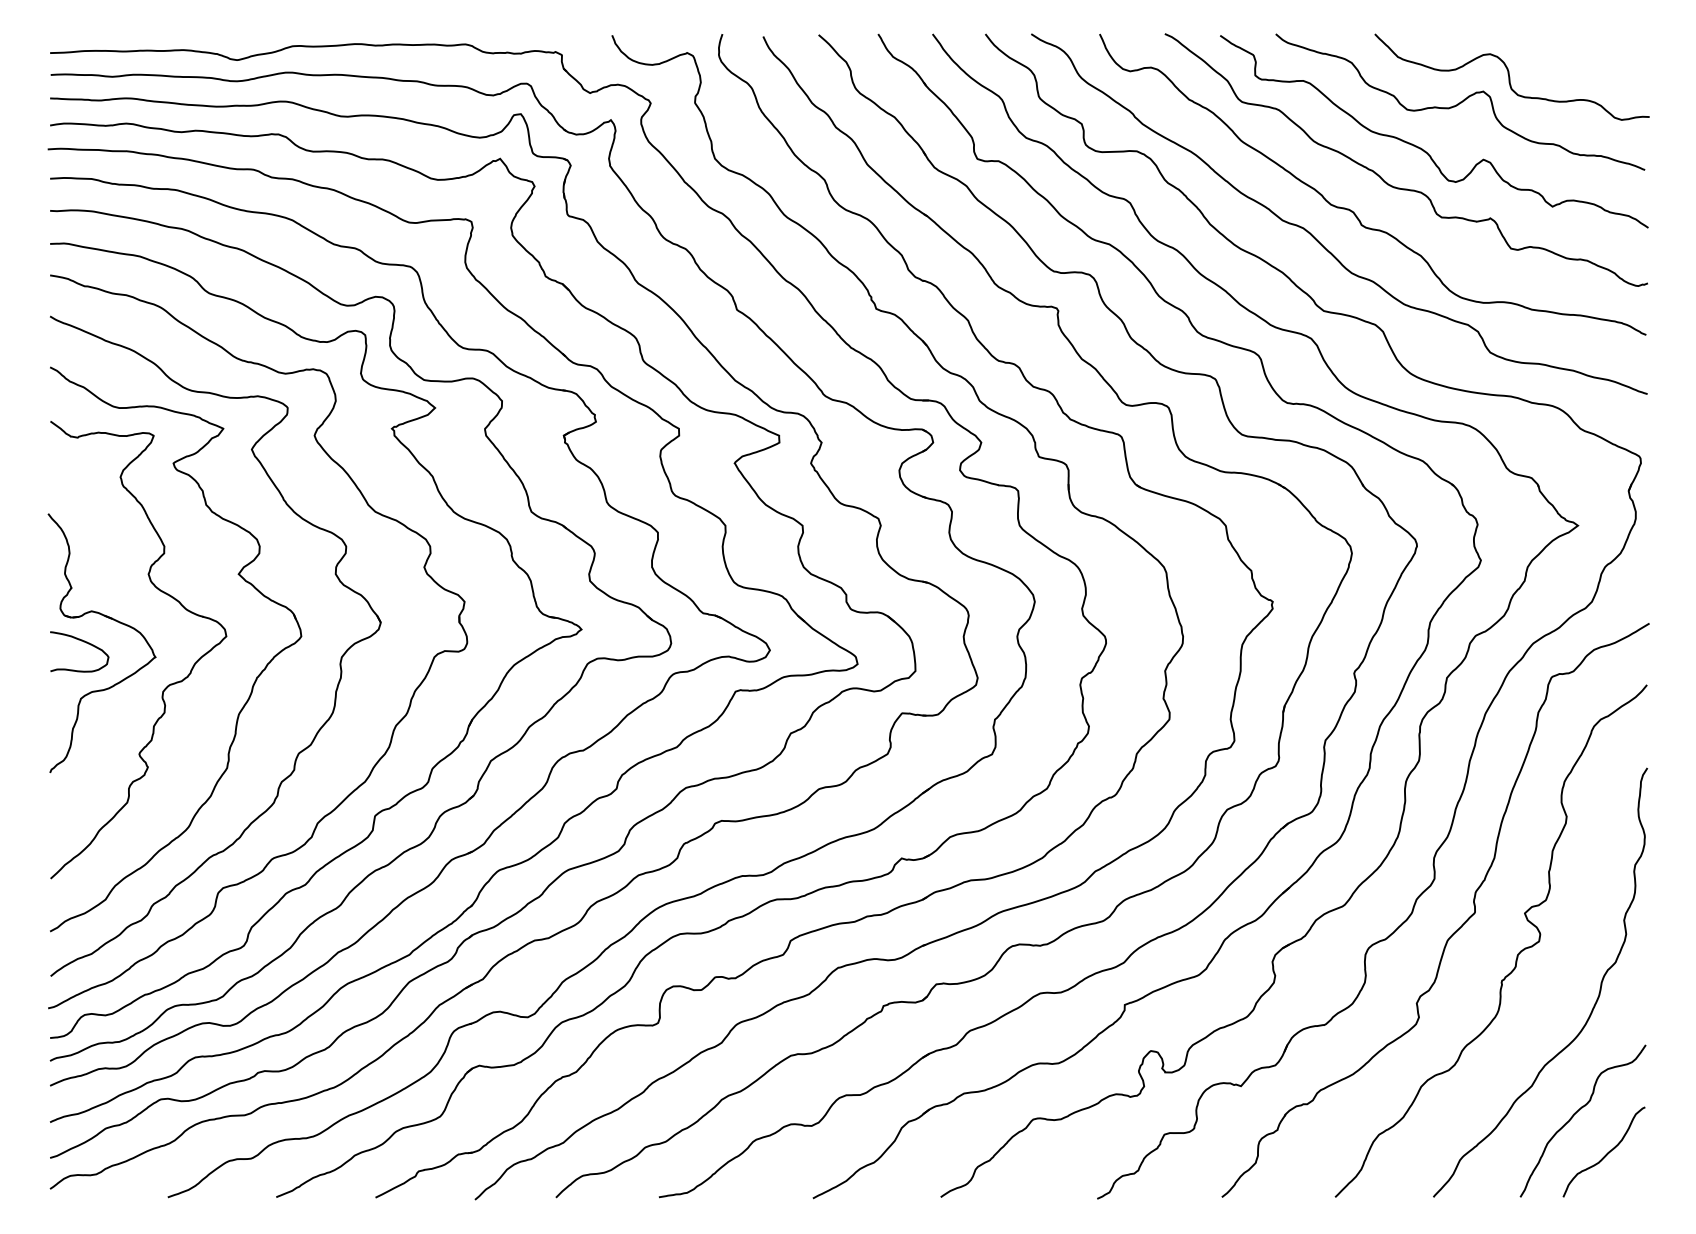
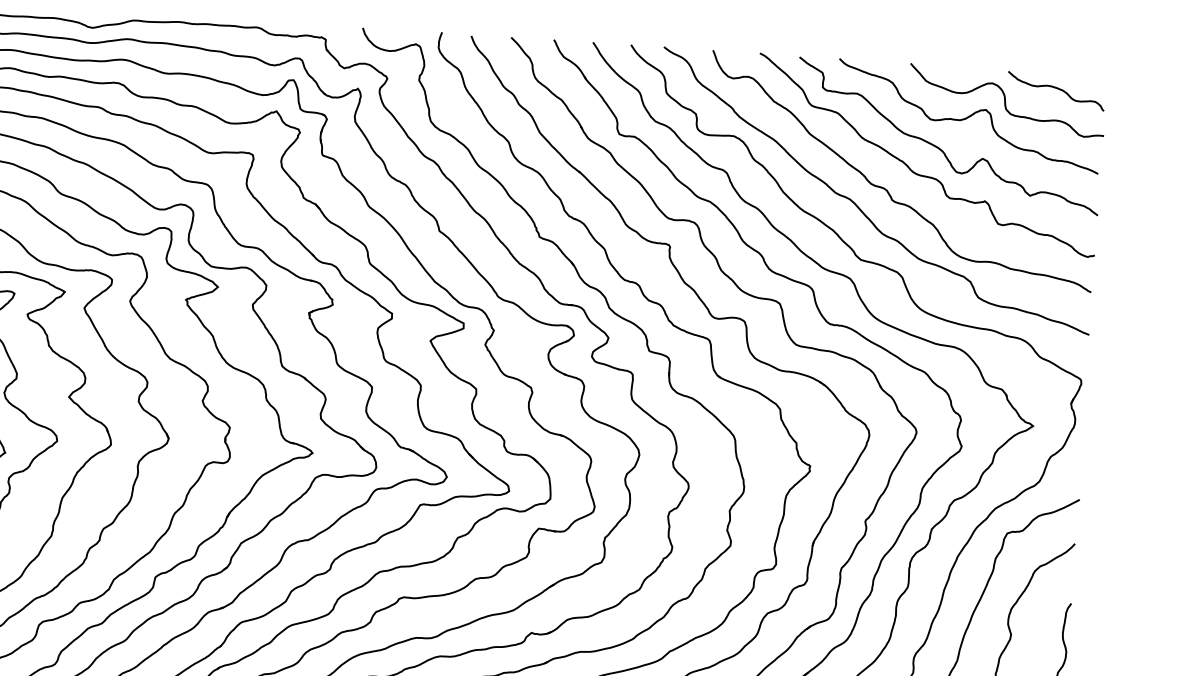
curve: (1578, 55) -> (1055, 88), added

